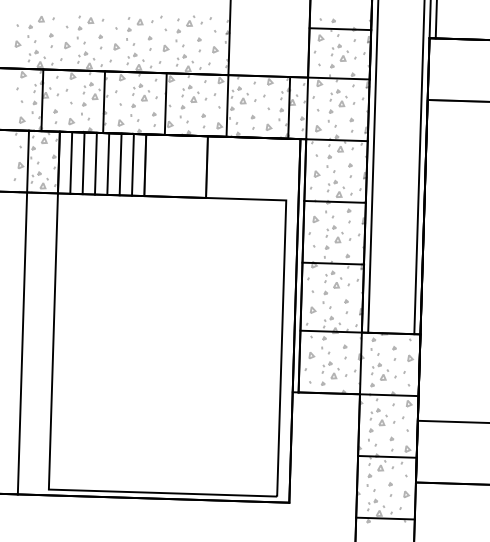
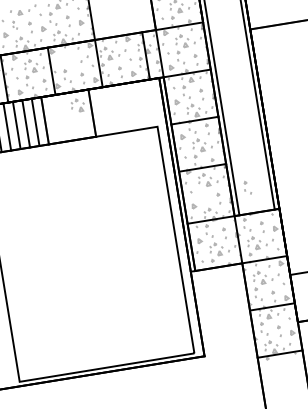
part: (130, 36) -> (14, 25), size x0.6
part: (190, 93) -> (77, 105), moved
part: (326, 299) -> (246, 187), moved

